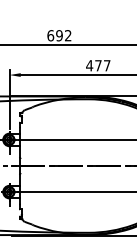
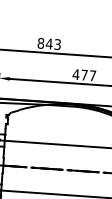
text: (59, 35) -> (49, 43), 692 -> 843

